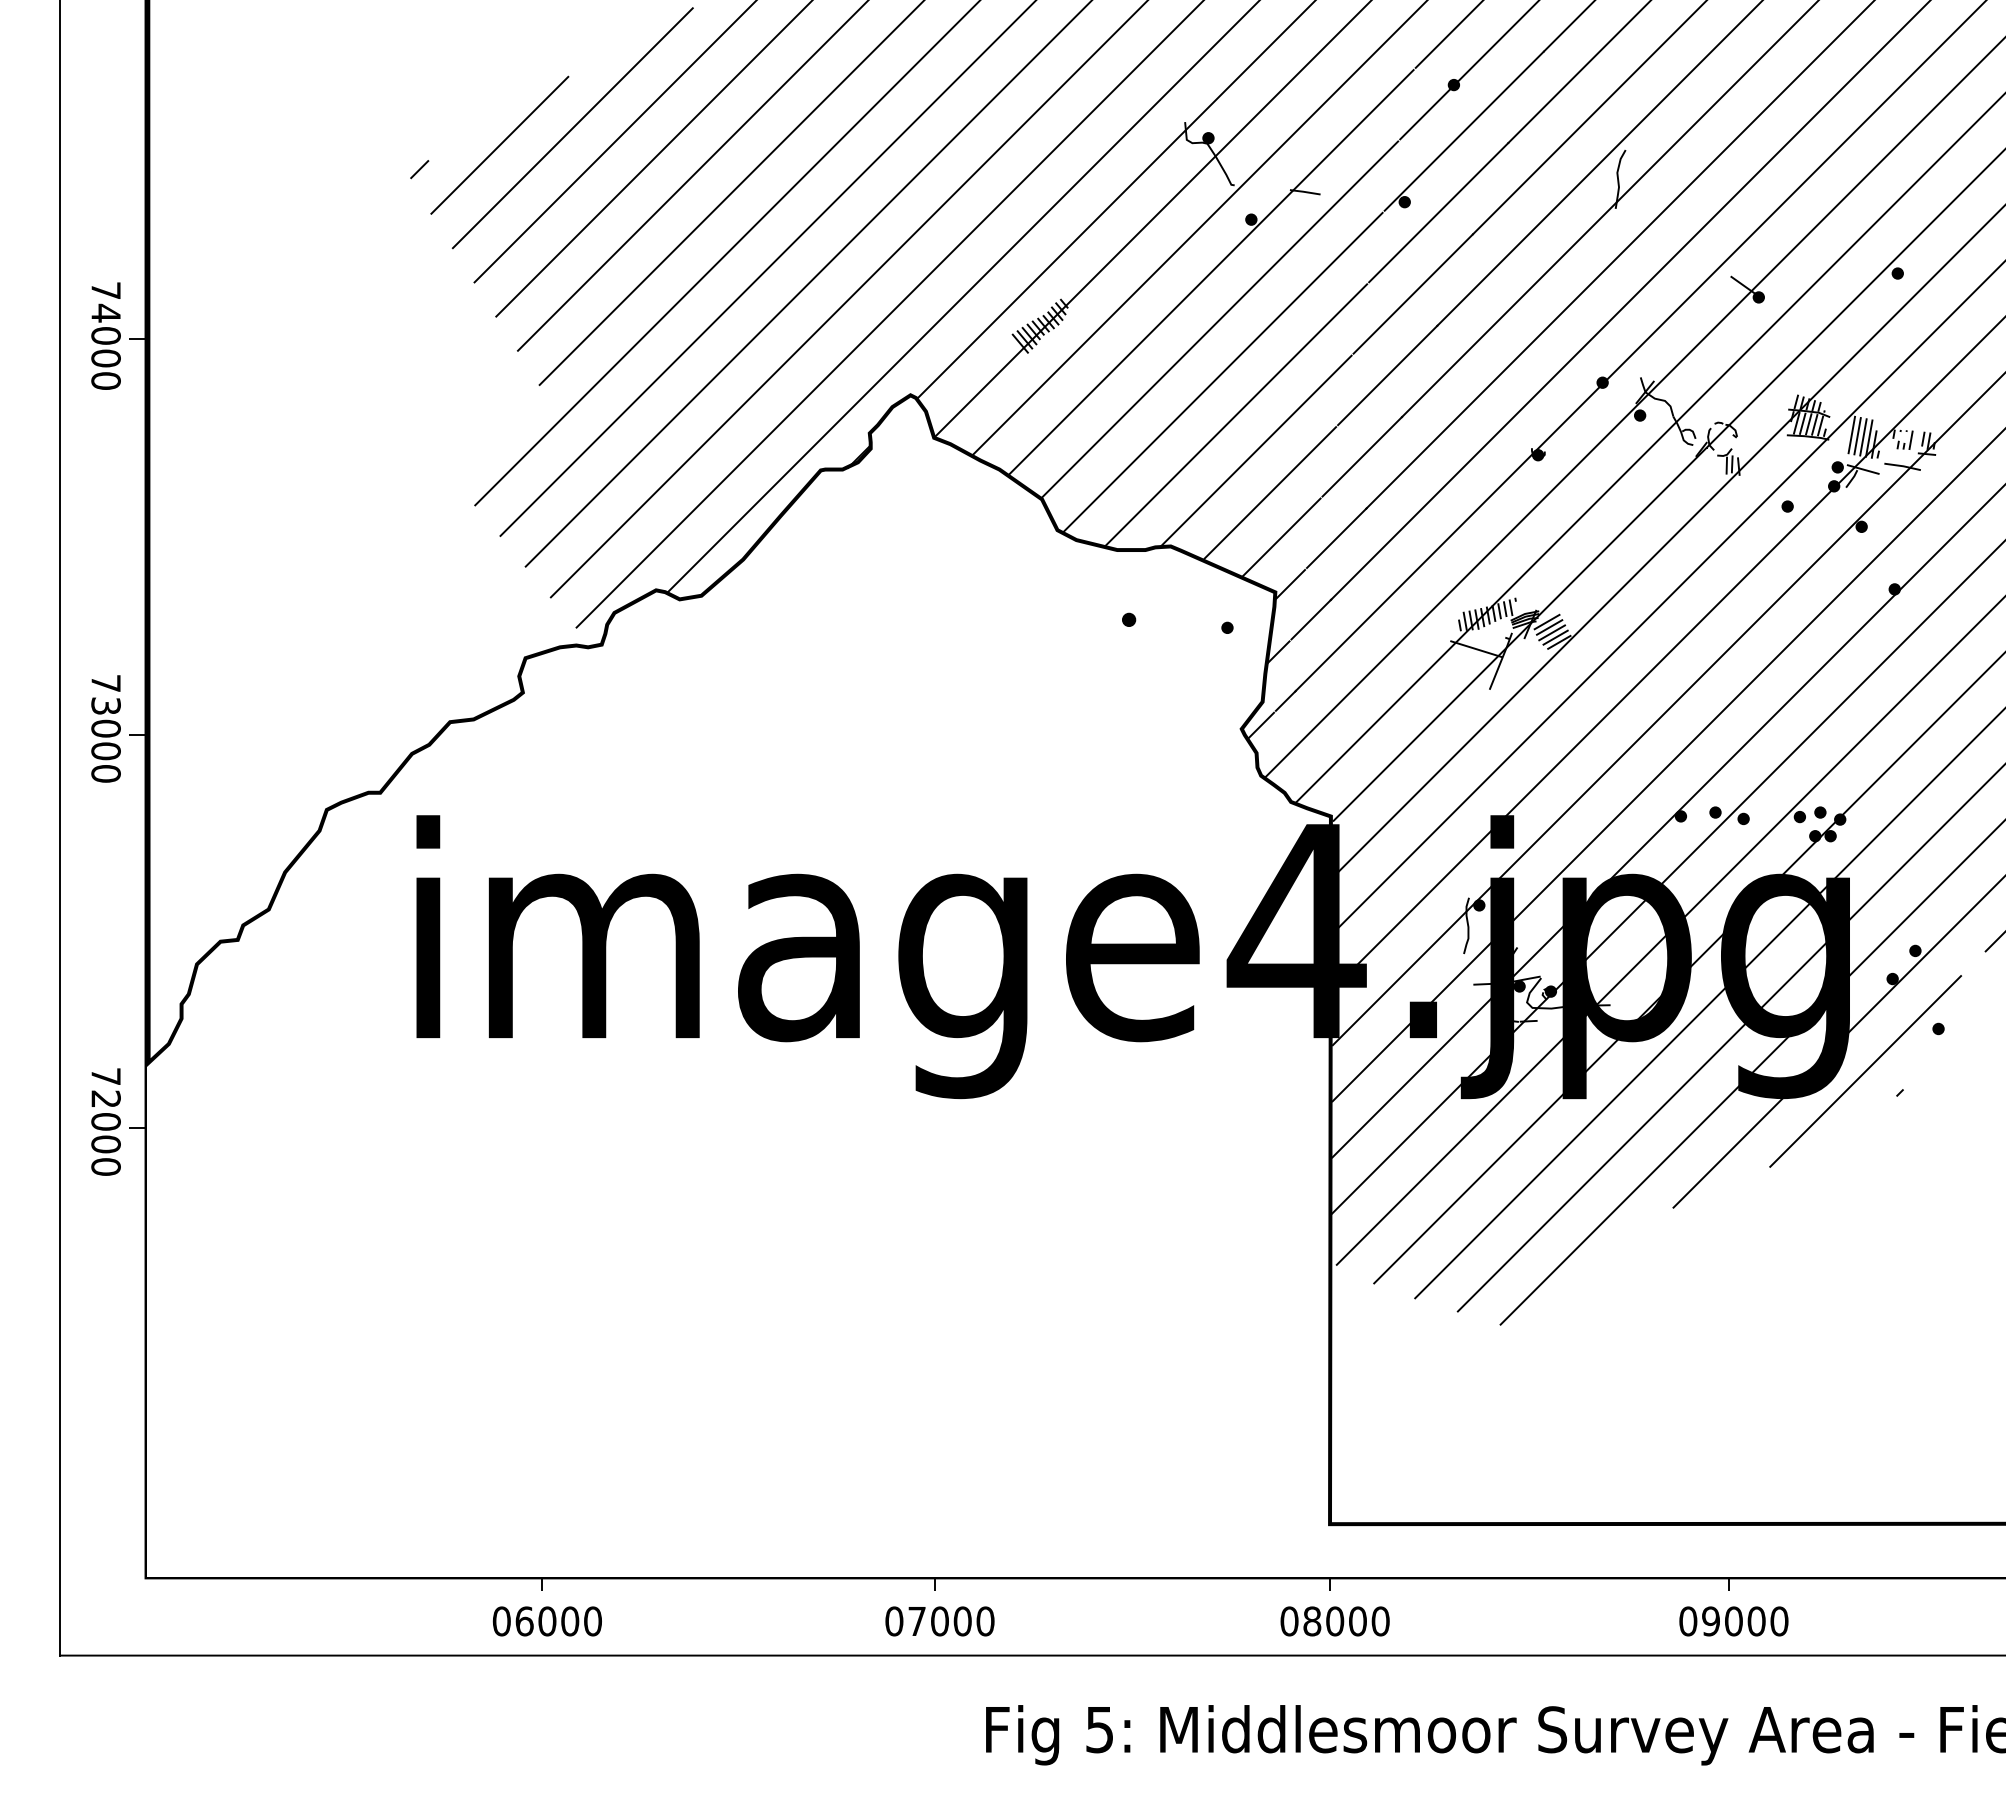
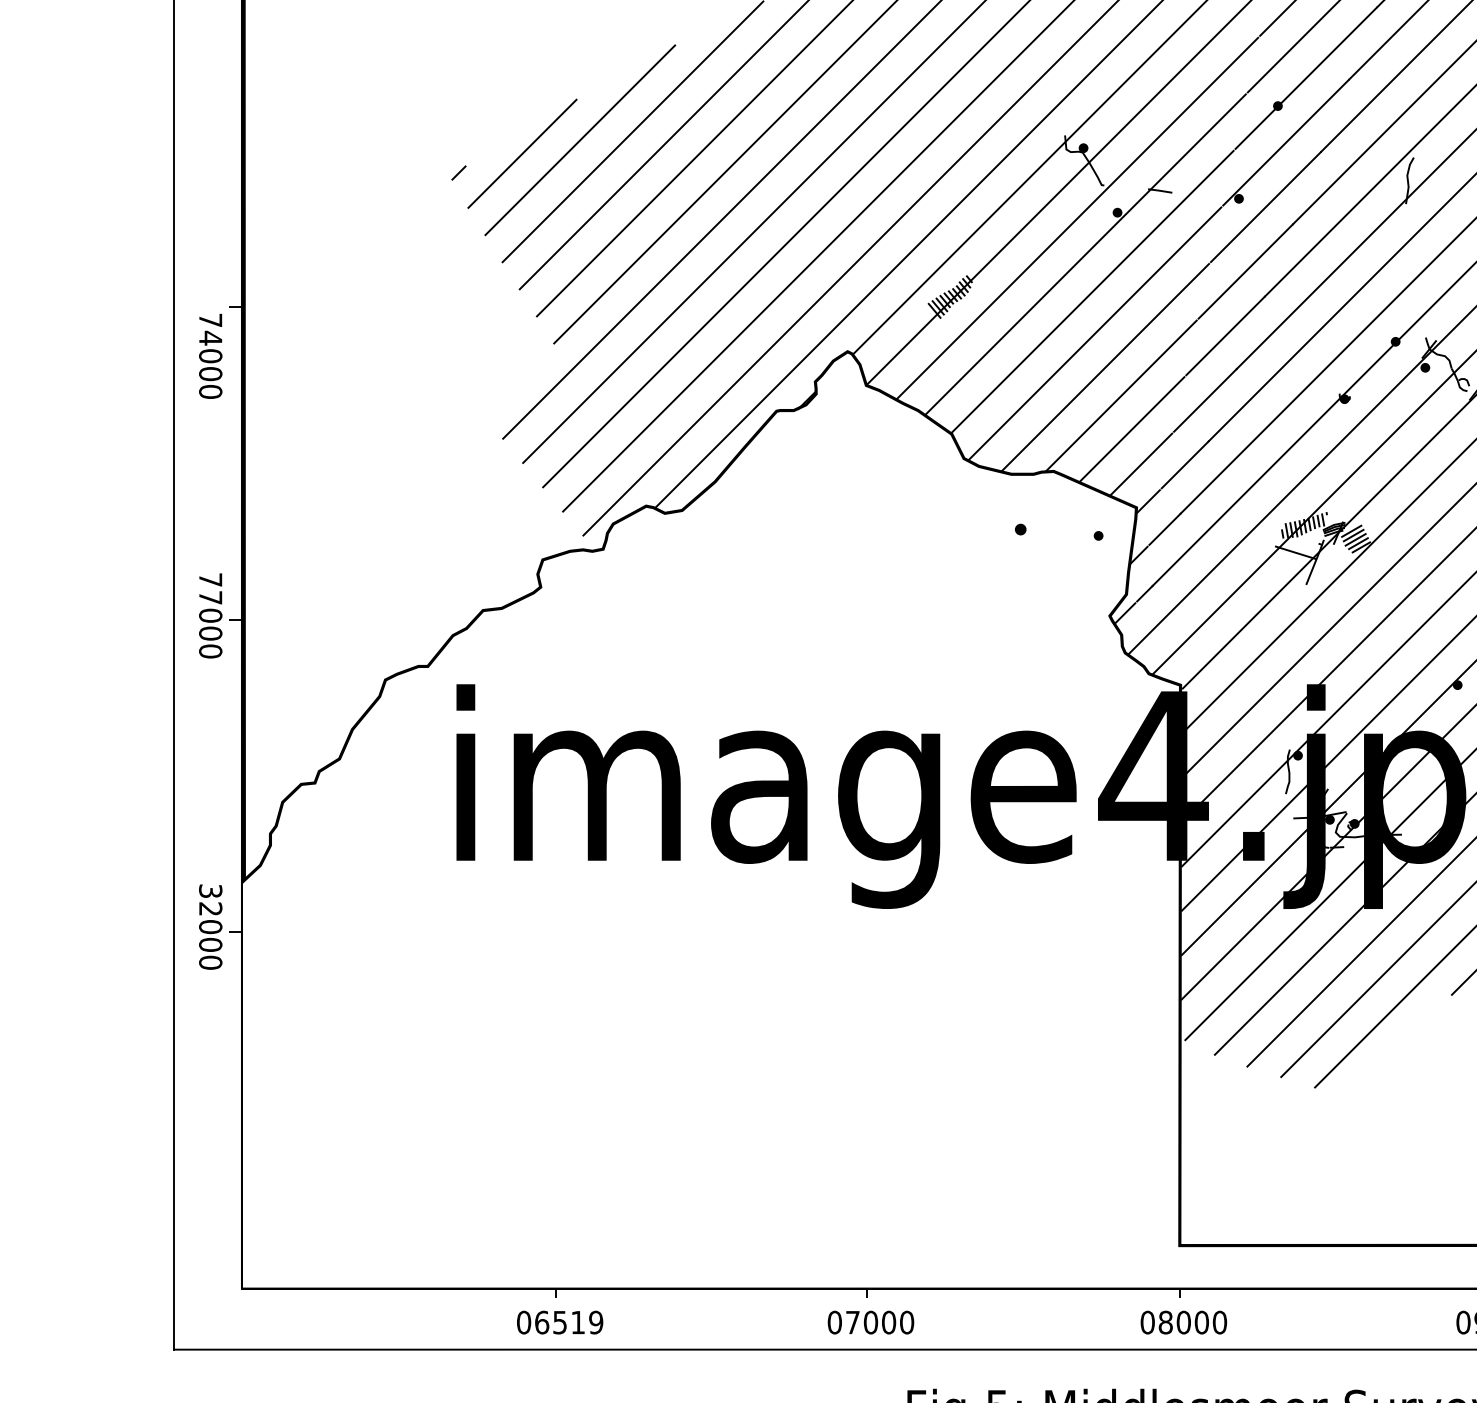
text: (105, 335) -> (210, 355), moved
text: (105, 705) -> (210, 597), 73000 -> 77000
text: (105, 1076) -> (210, 891), 72000 -> 32000
text: (569, 1621) -> (577, 1322), 06000 -> 06519

